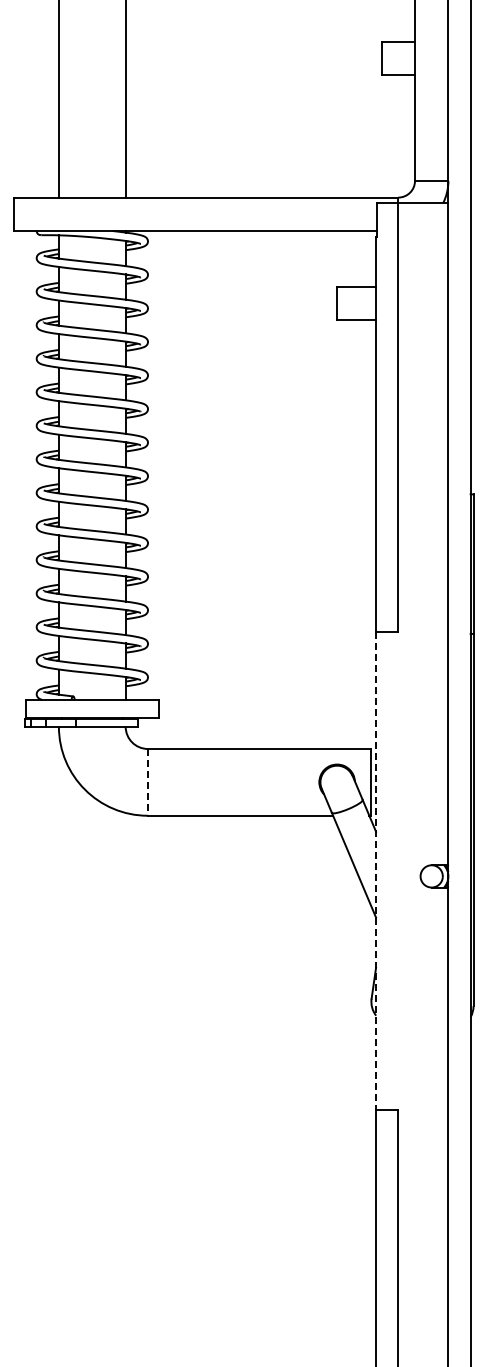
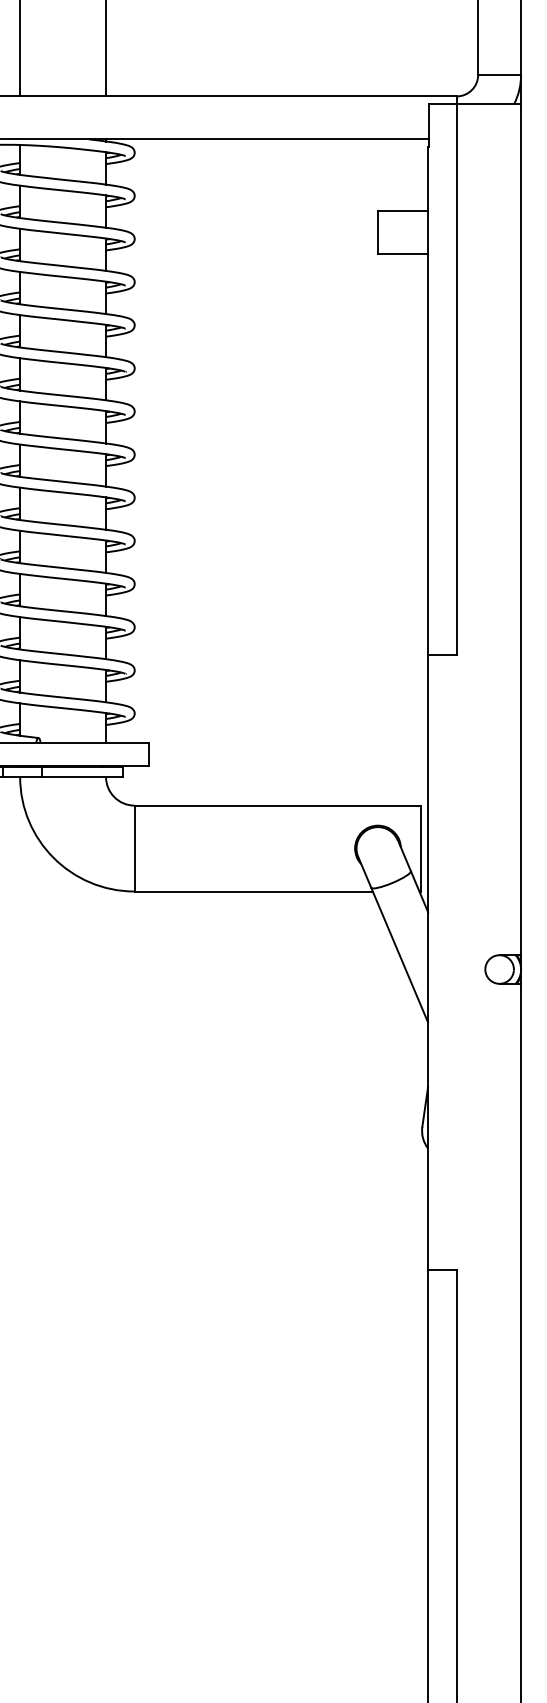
line: (147, 782) -> (134, 848), dashed -> solid
line: (376, 871) -> (428, 963), dashed -> solid

